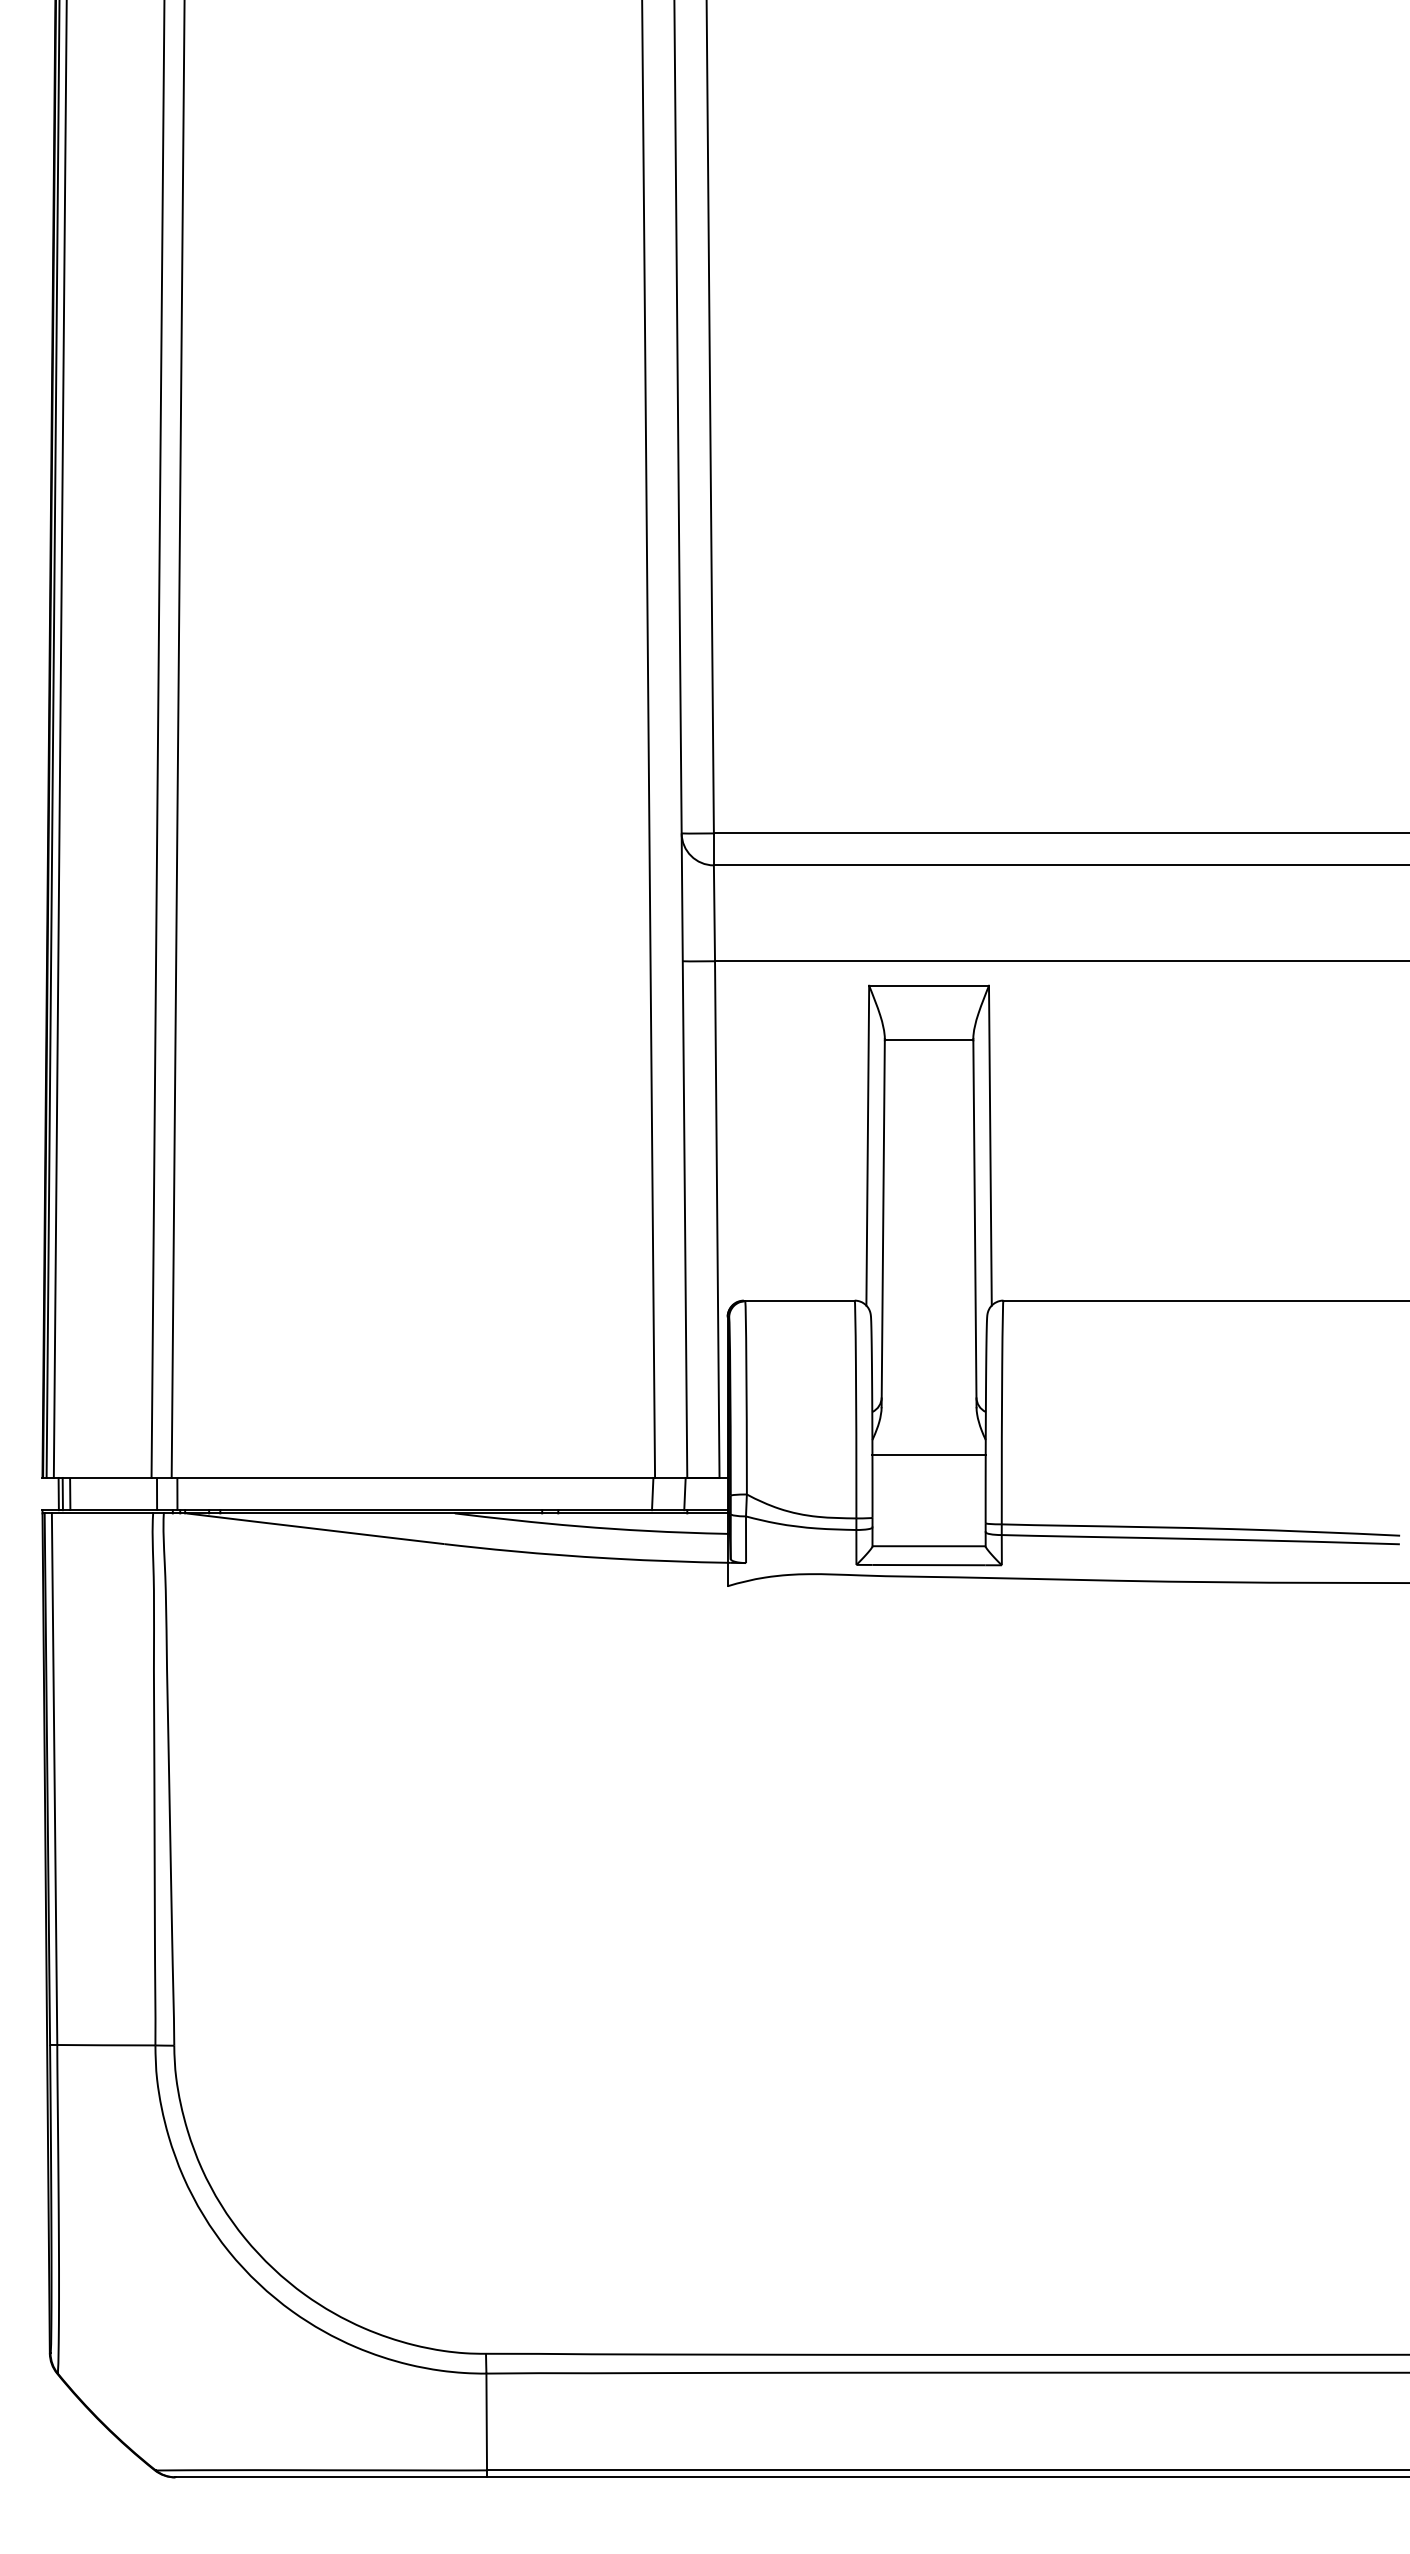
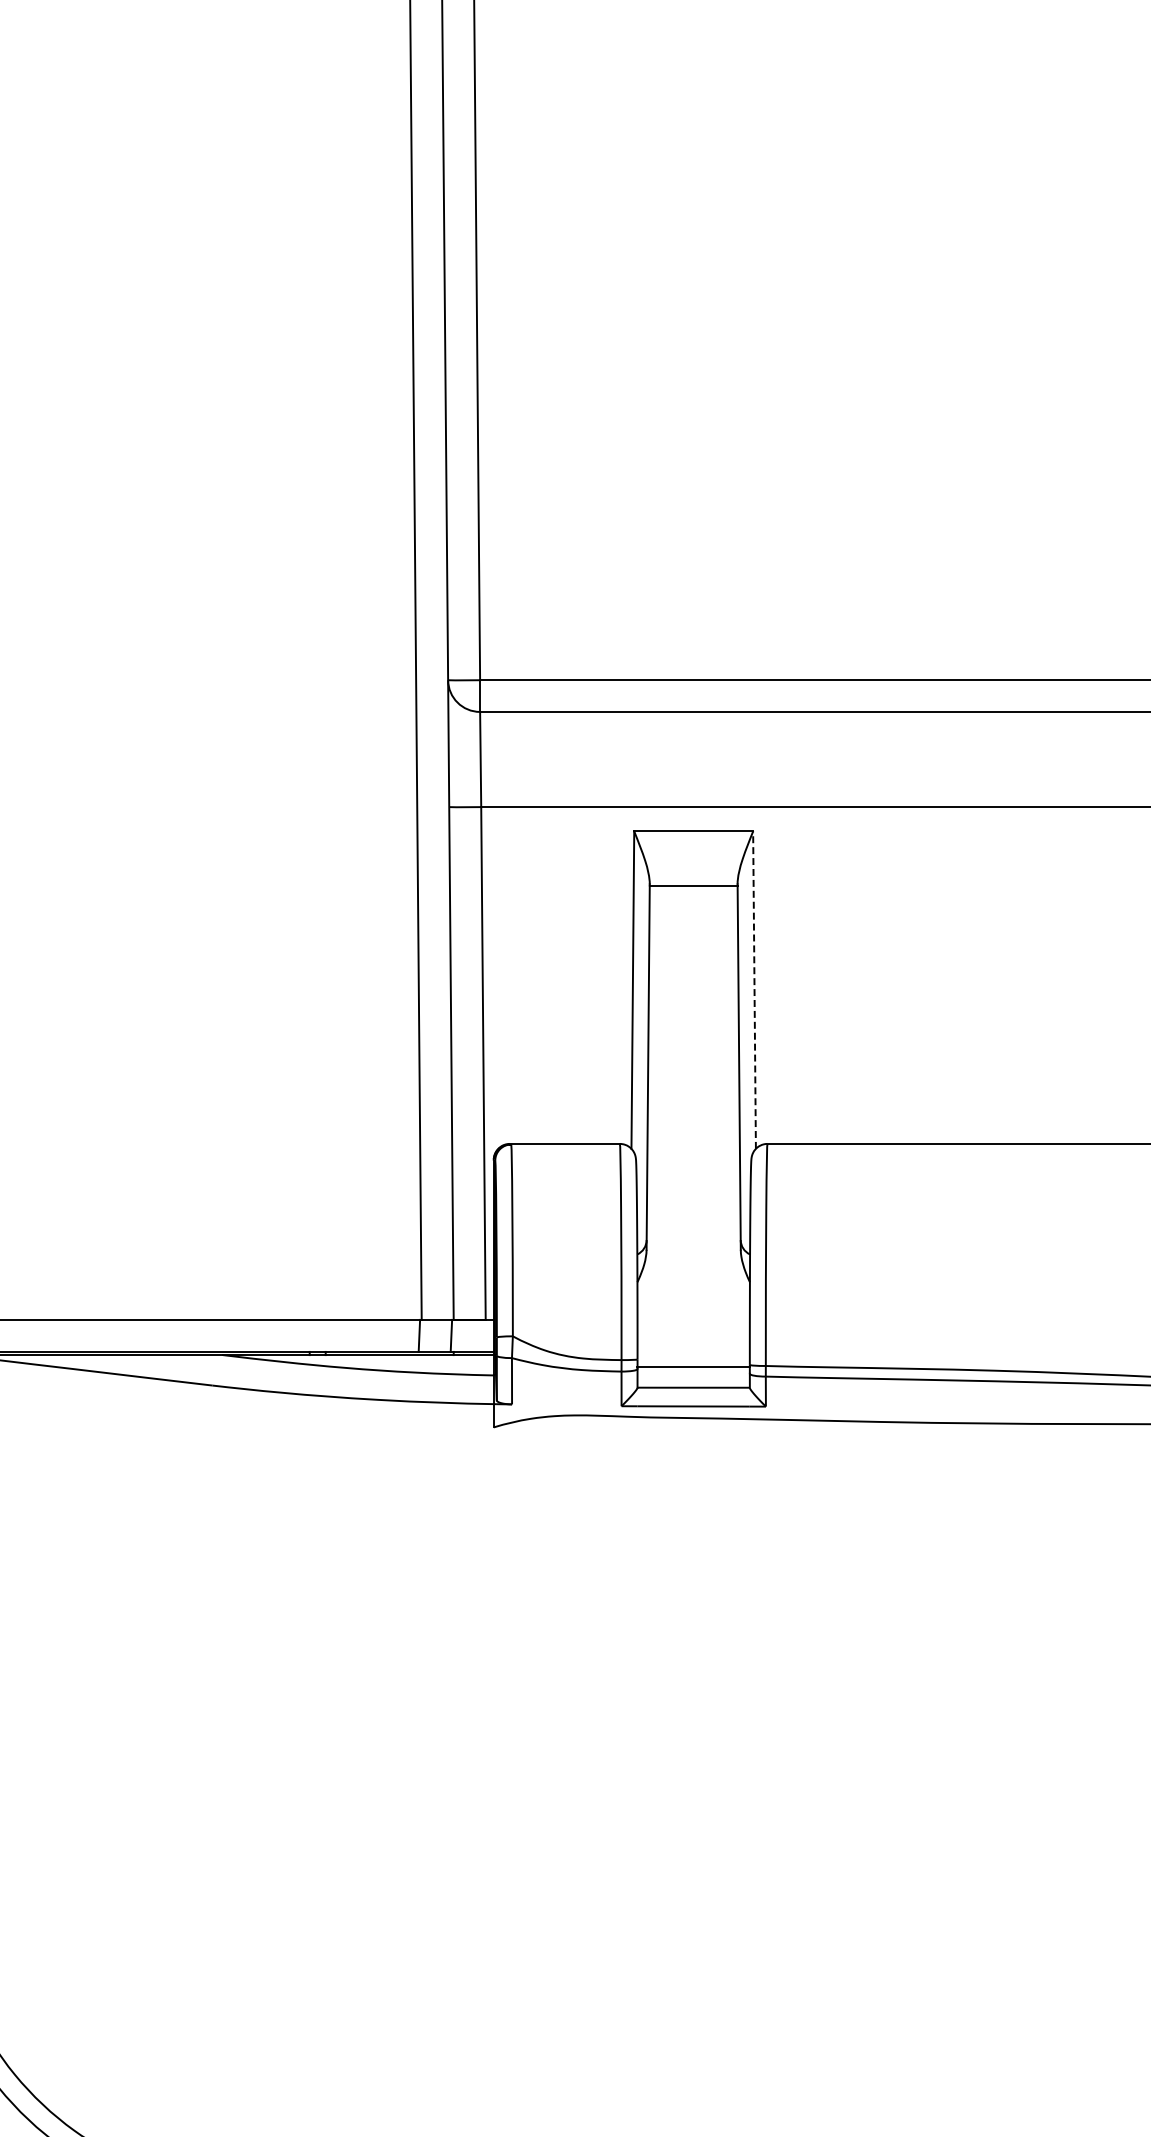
line: (990, 1145) -> (754, 989), solid -> dashed
line: (928, 1454) -> (693, 1367), moved

